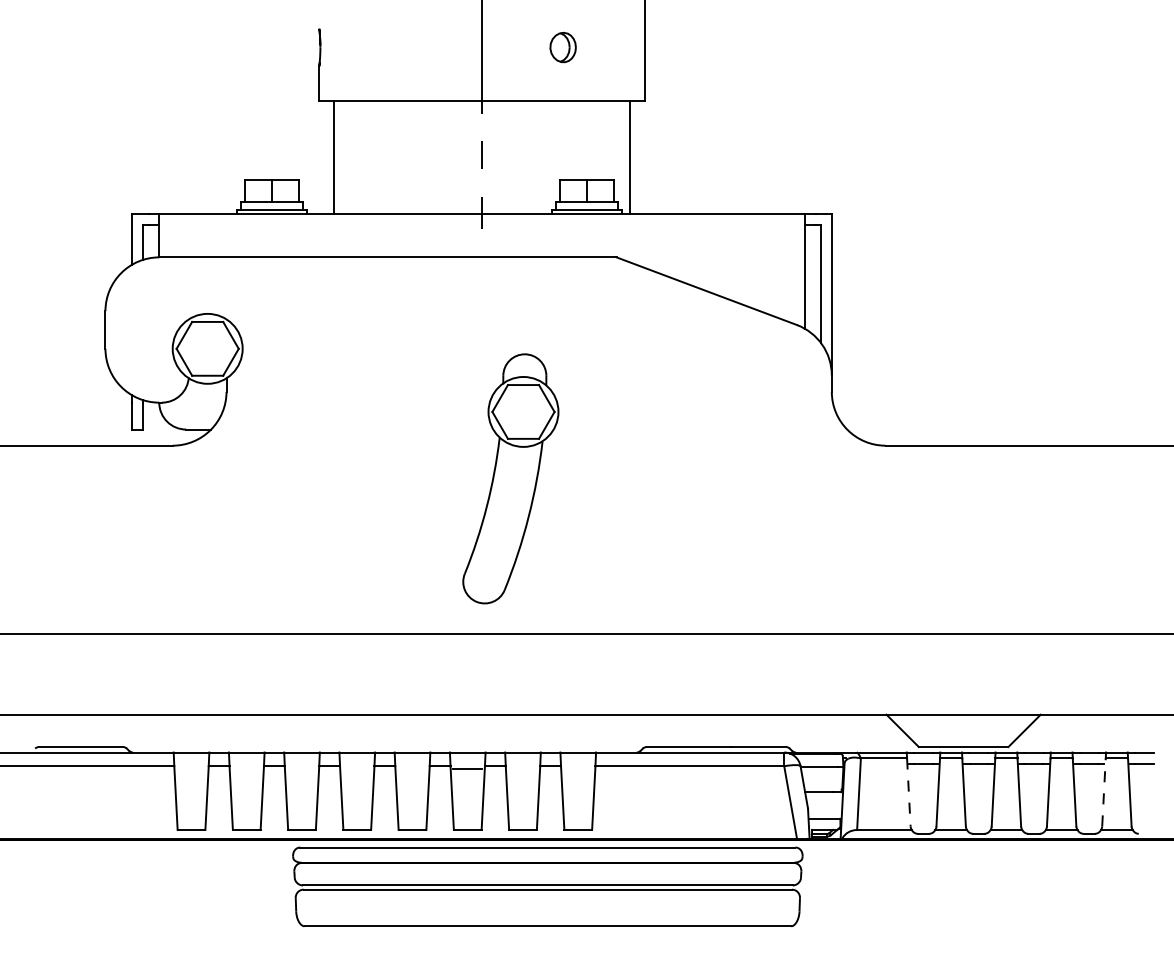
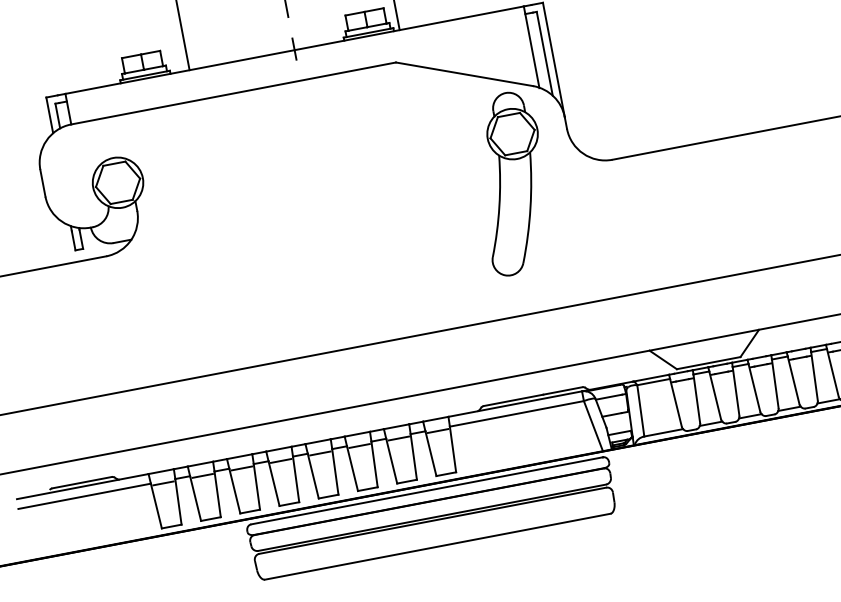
part: (510, 478) -> (512, 183), moved
line: (191, 769) -> (163, 483), added
line: (246, 769) -> (202, 476), added
line: (301, 769) -> (241, 468), added
line: (356, 769) -> (280, 461), added
line: (412, 769) -> (320, 453), added
line: (522, 769) -> (398, 438), added
line: (577, 769) -> (437, 431), added
line: (1104, 791) -> (814, 375), dashed -> solid
line: (908, 792) -> (675, 402), dashed -> solid

